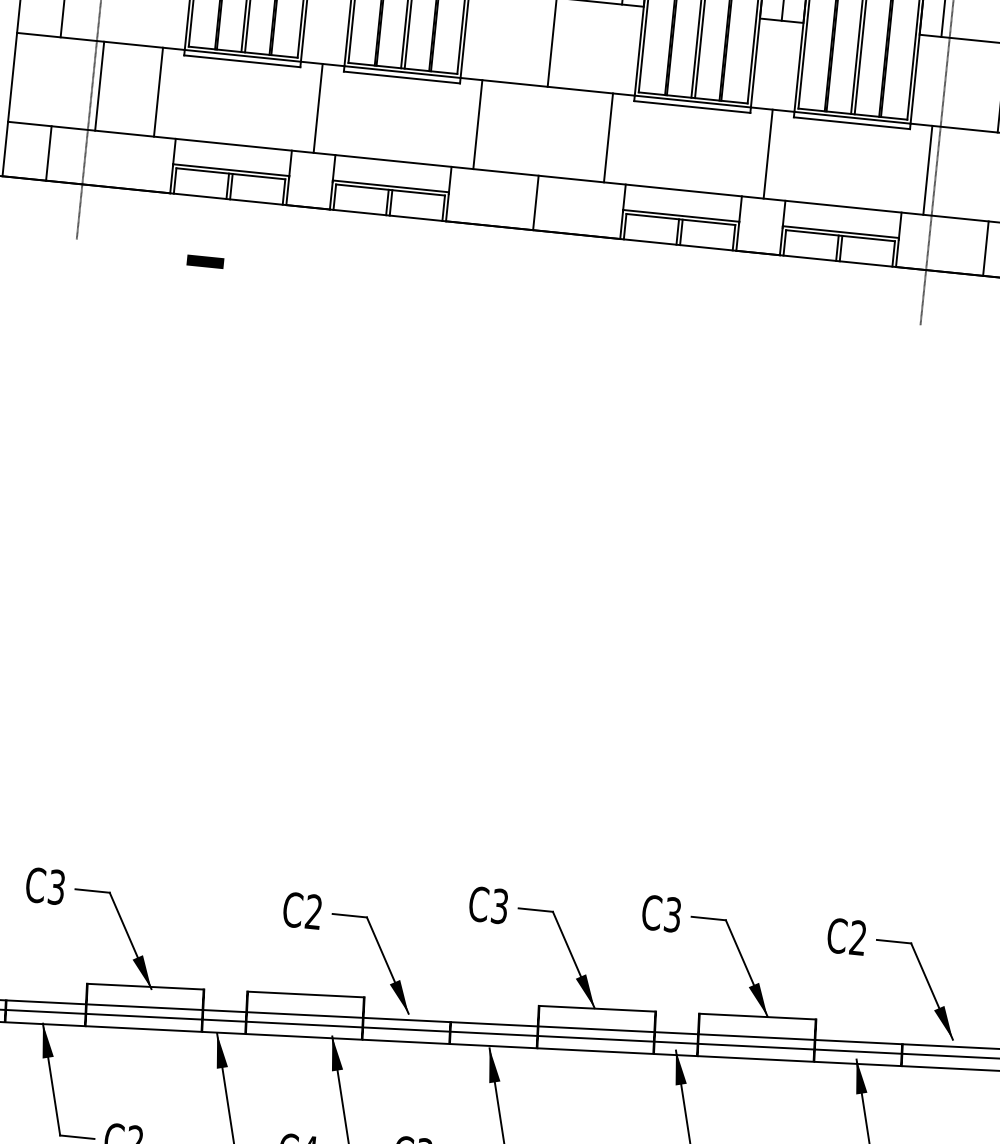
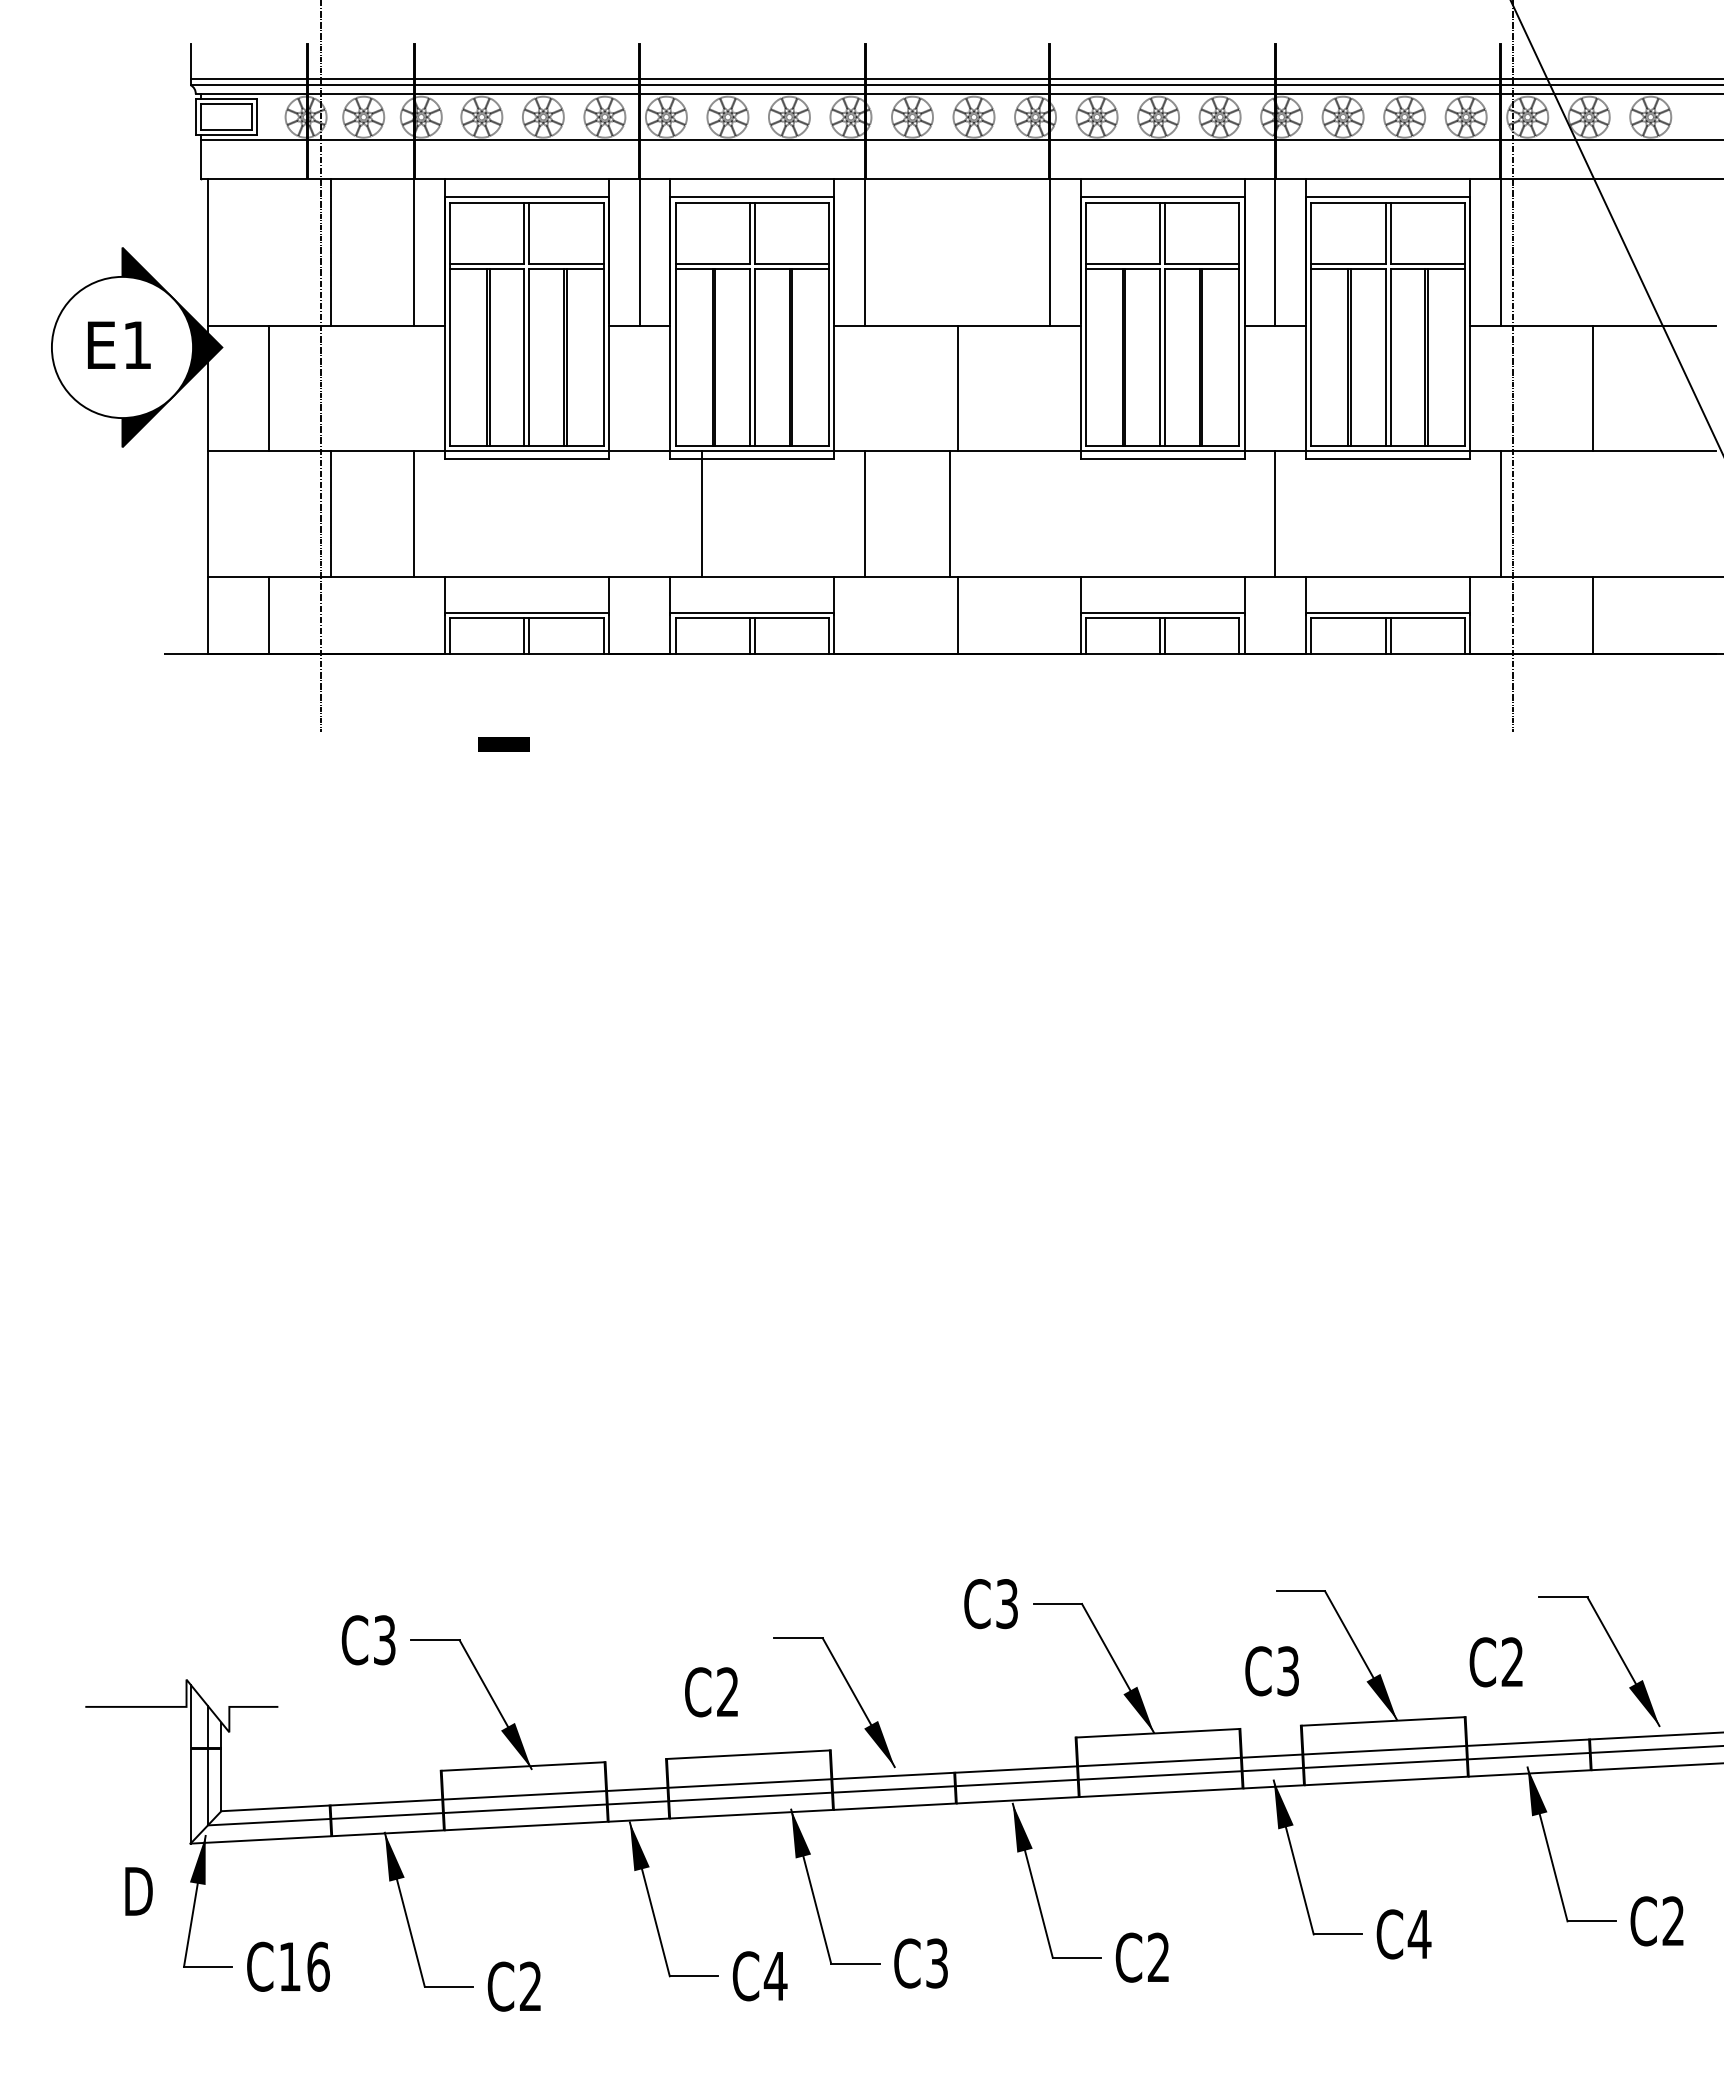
line: (318, 108) -> (701, 513), moved
line: (608, 137) -> (949, 513), moved
text: (302, 911) -> (711, 1692), moved
text: (661, 913) -> (1271, 1671), moved
text: (846, 936) -> (1495, 1662), moved

